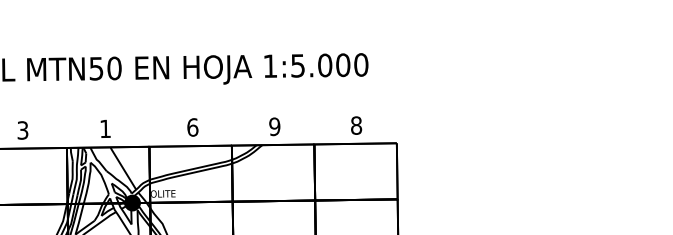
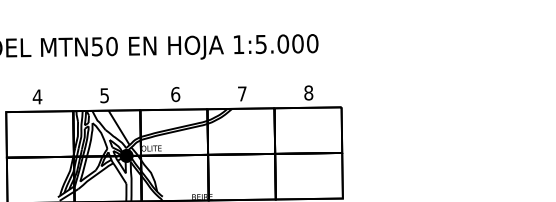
text: (273, 126) -> (241, 93), 9 -> 7
text: (105, 128) -> (104, 95), 1 -> 5
text: (22, 129) -> (37, 96), 3 -> 4

